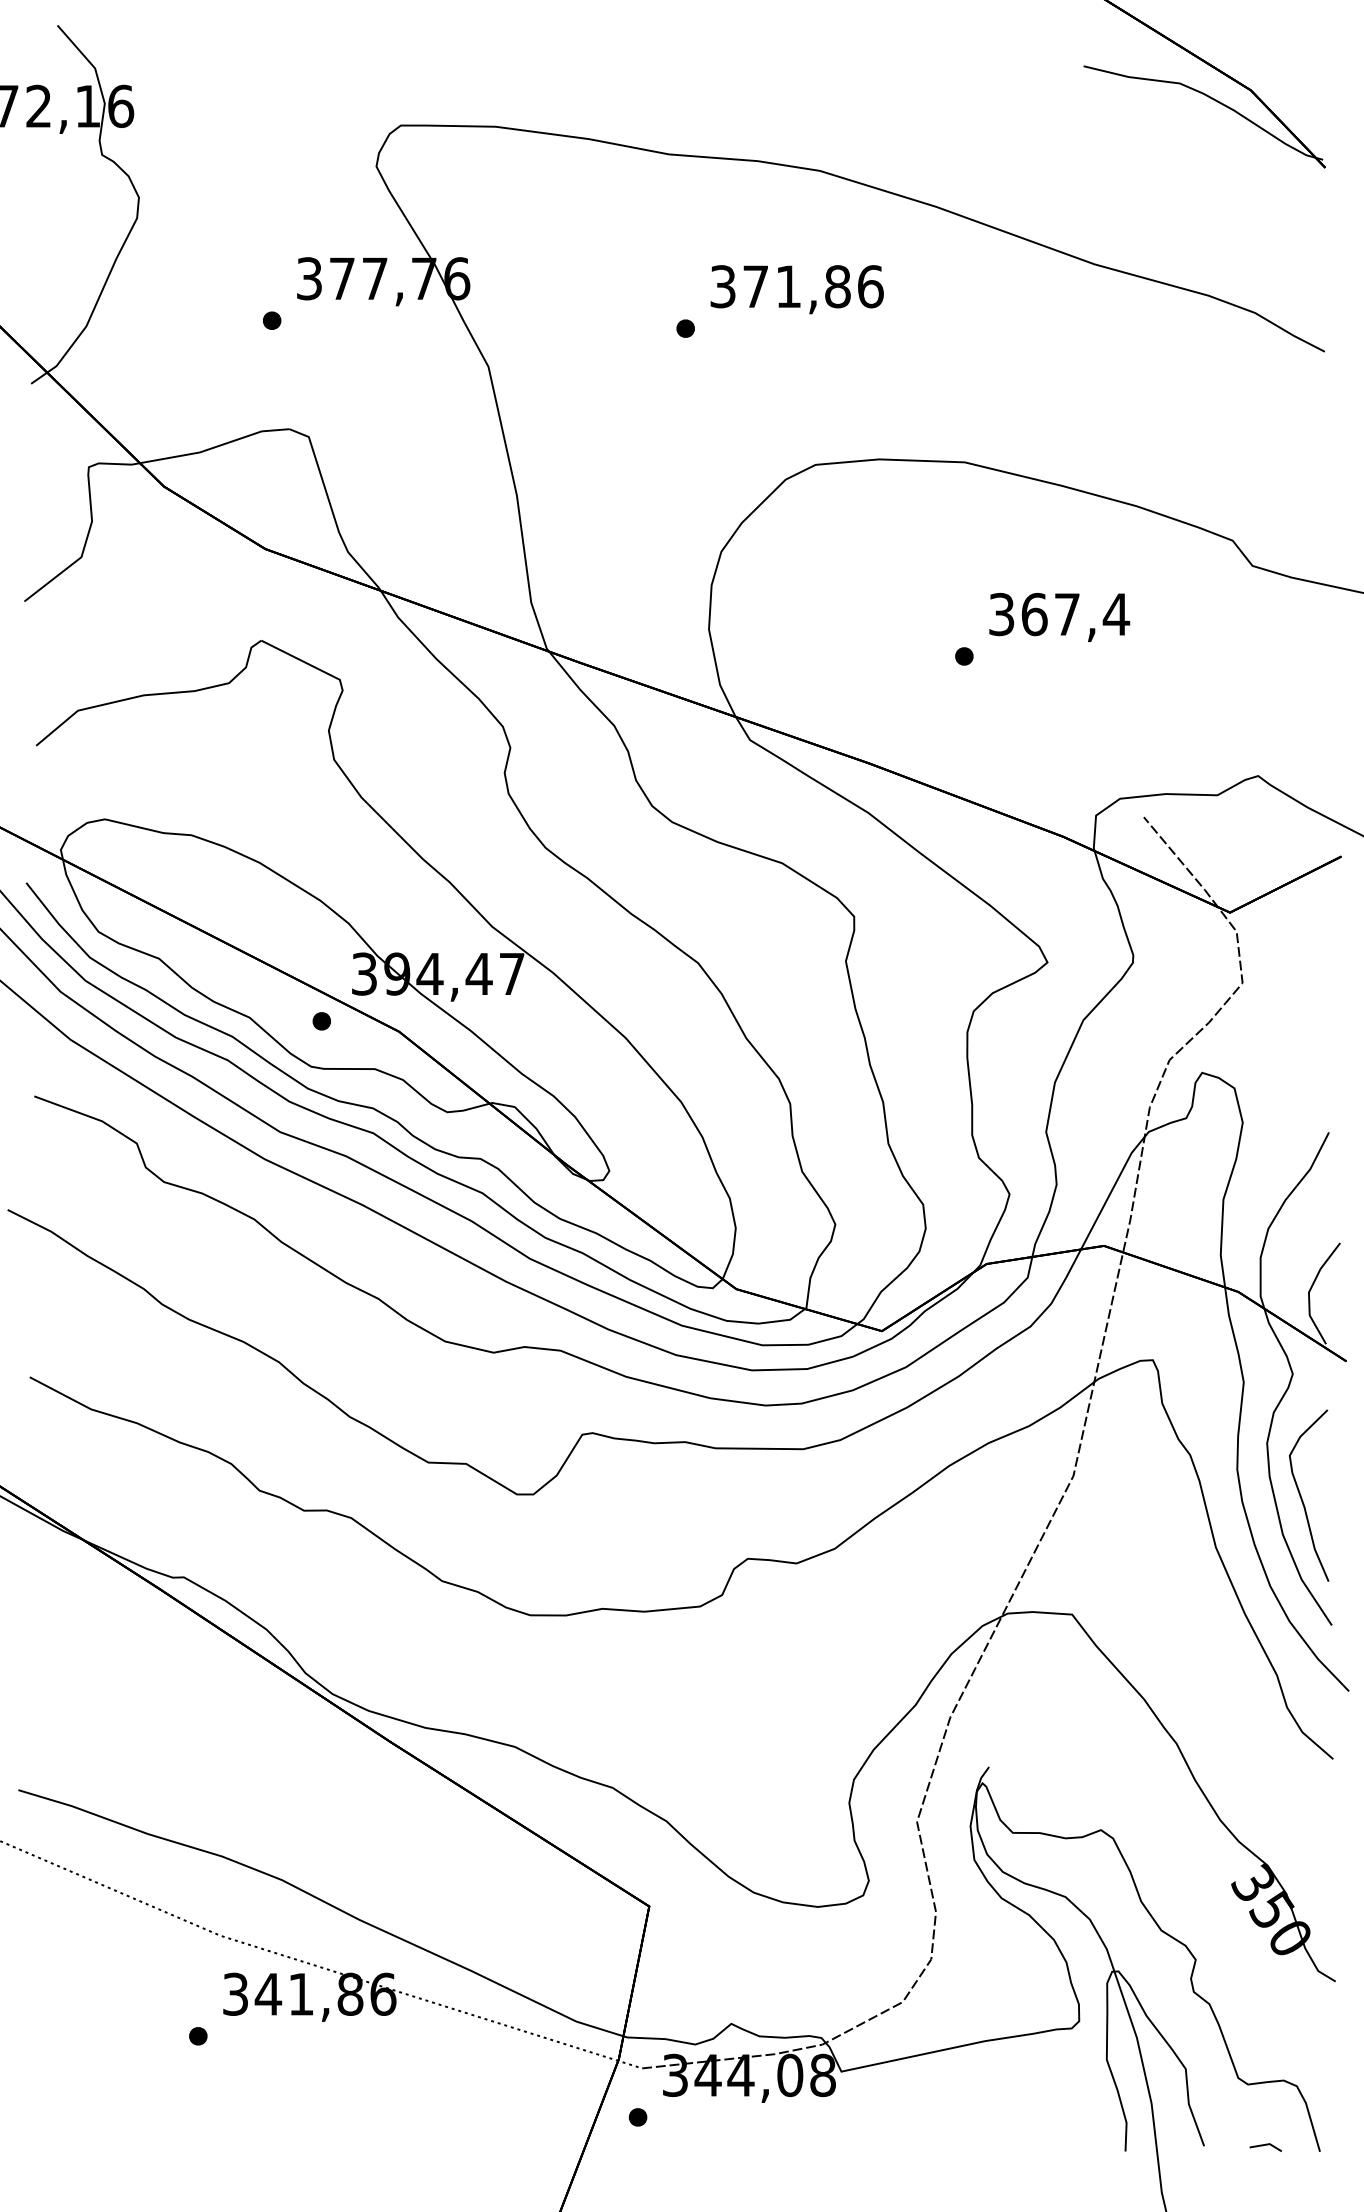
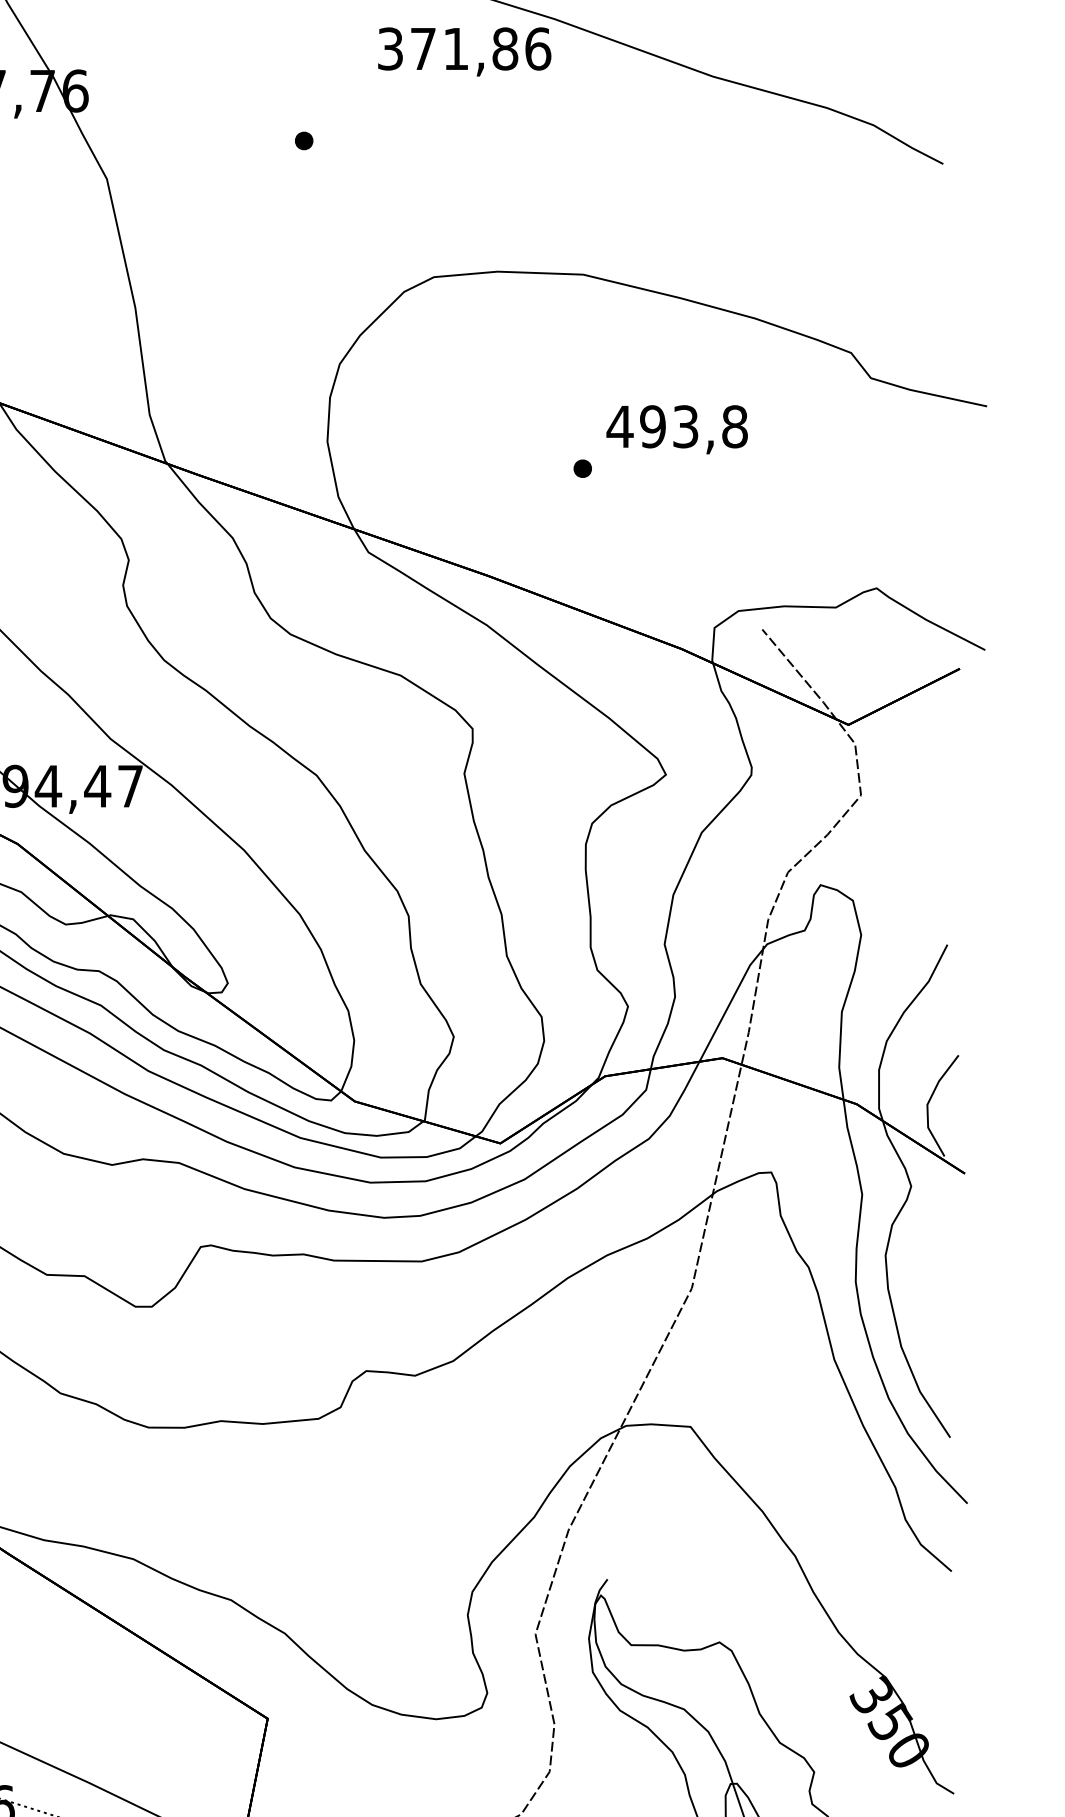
text: (796, 289) -> (463, 51), moved
text: (1059, 614) -> (677, 426), 367,4 -> 493,8
curve: (1302, 1498) -> (920, 1310), removed

